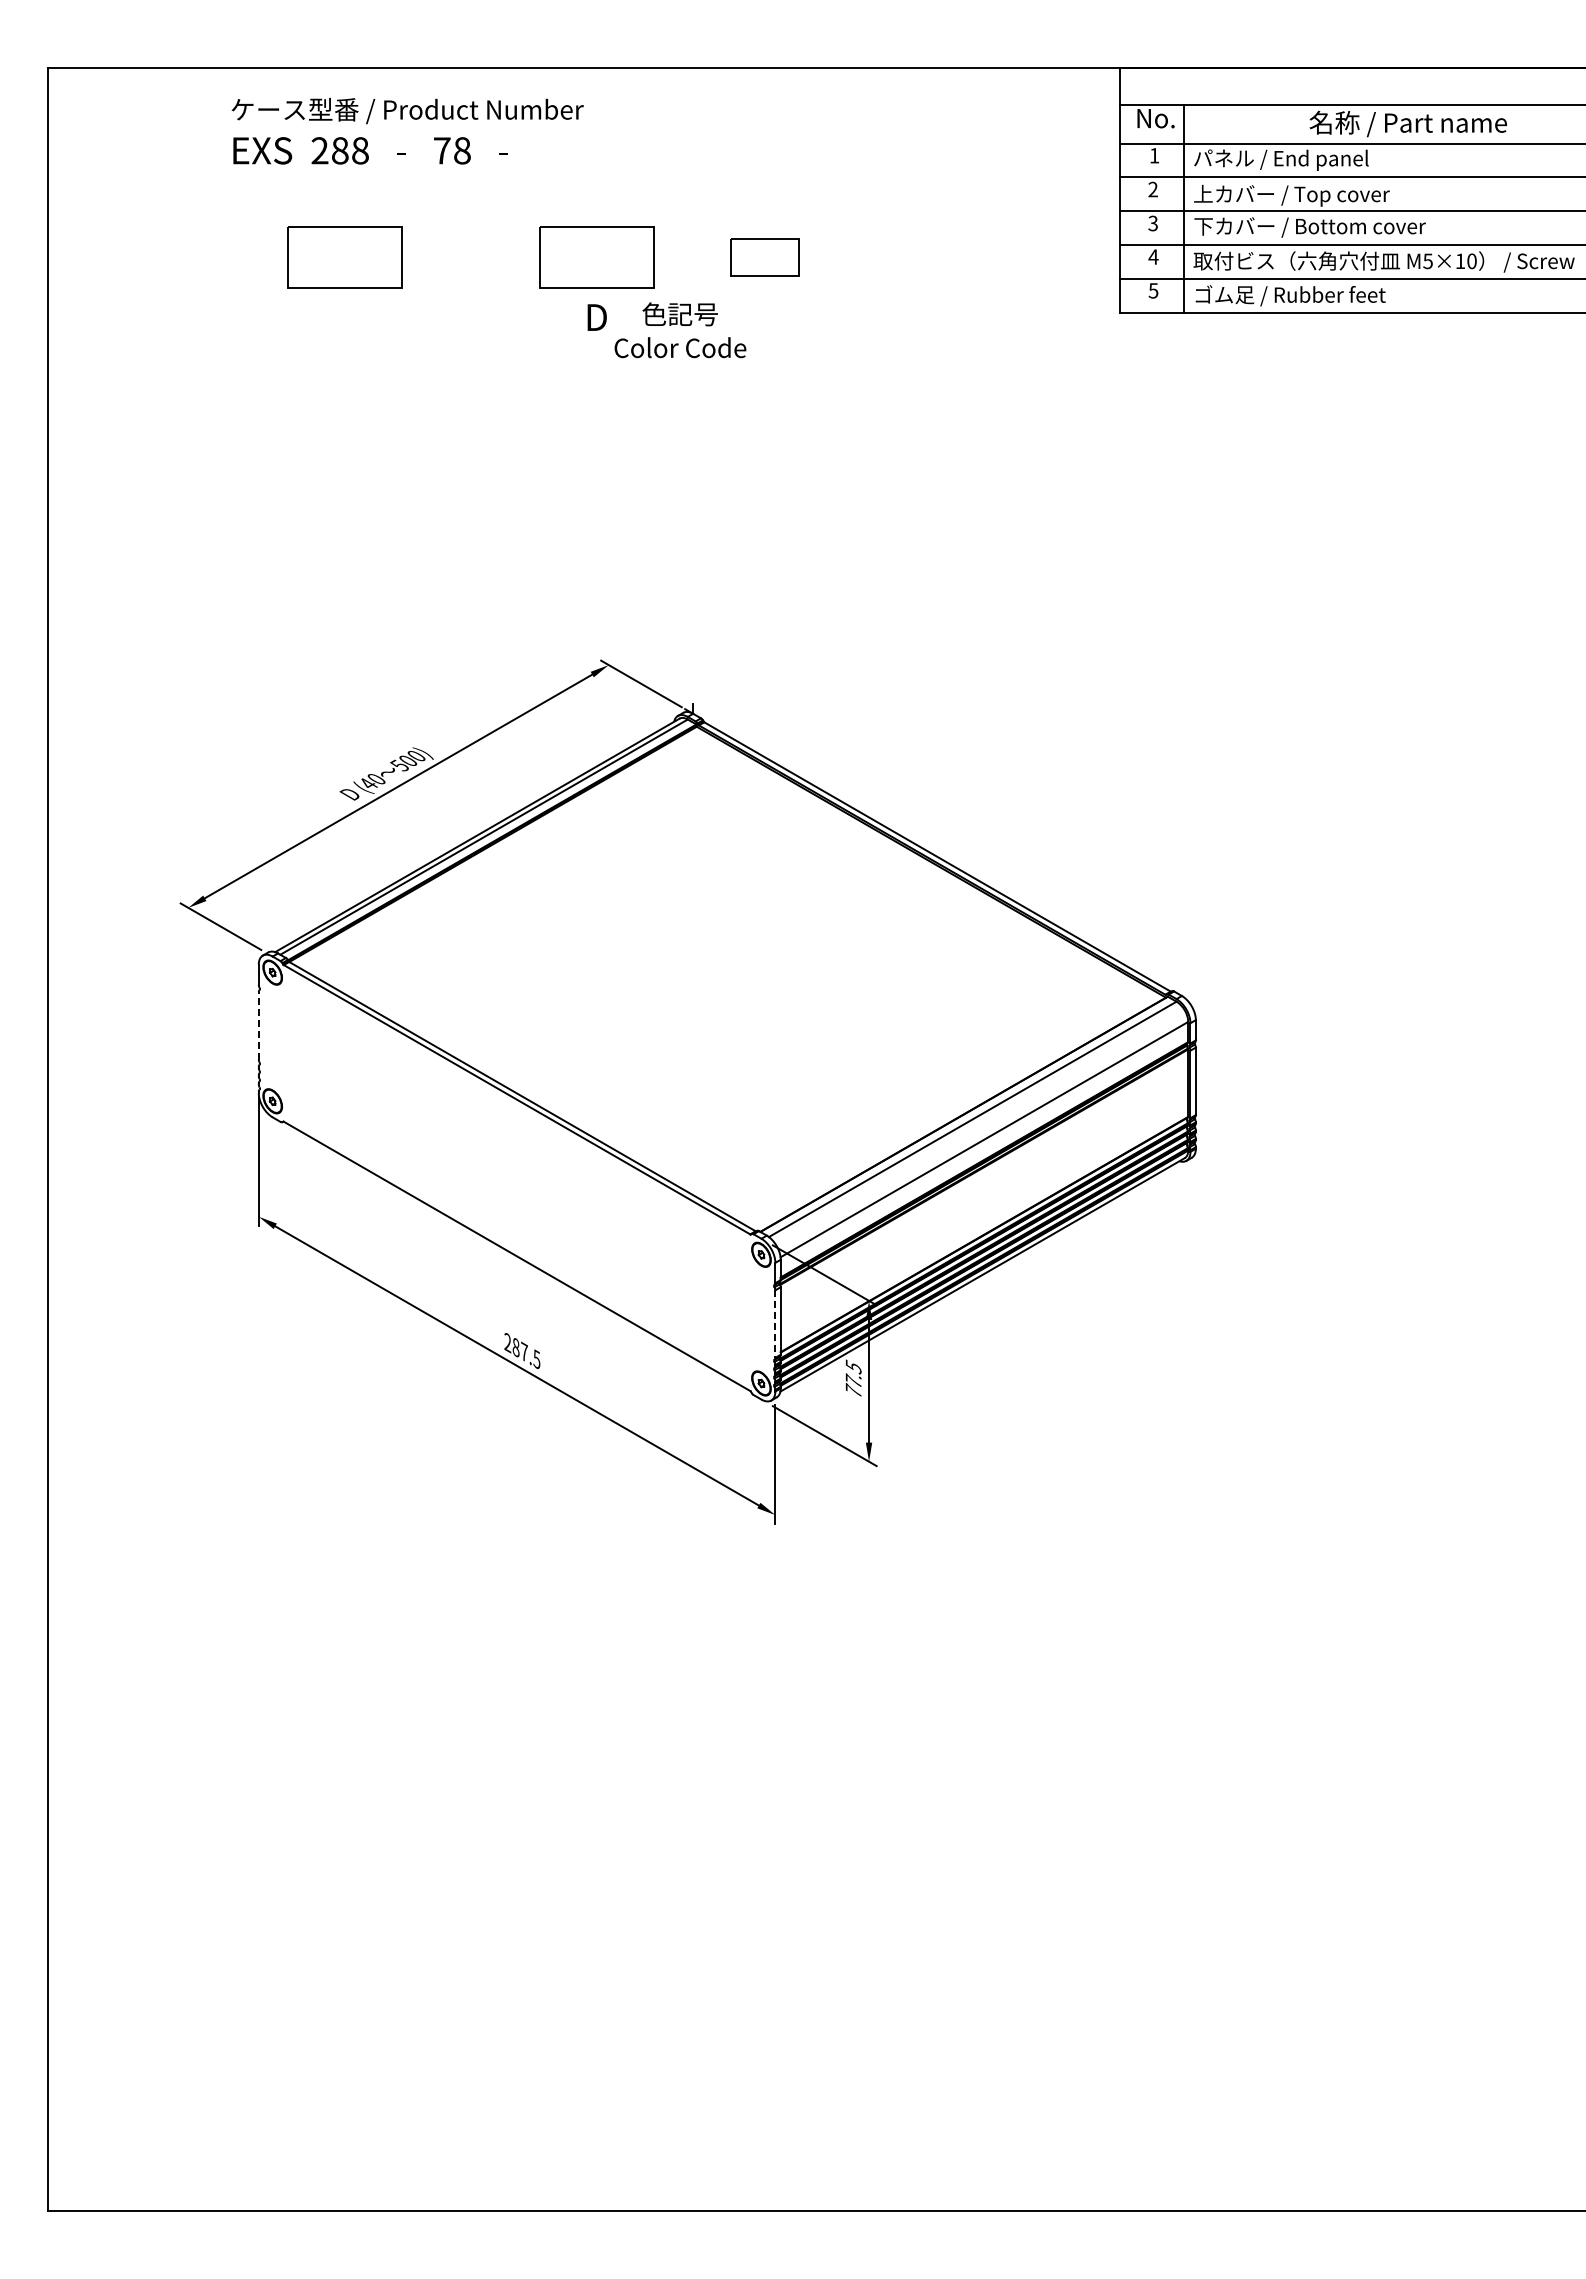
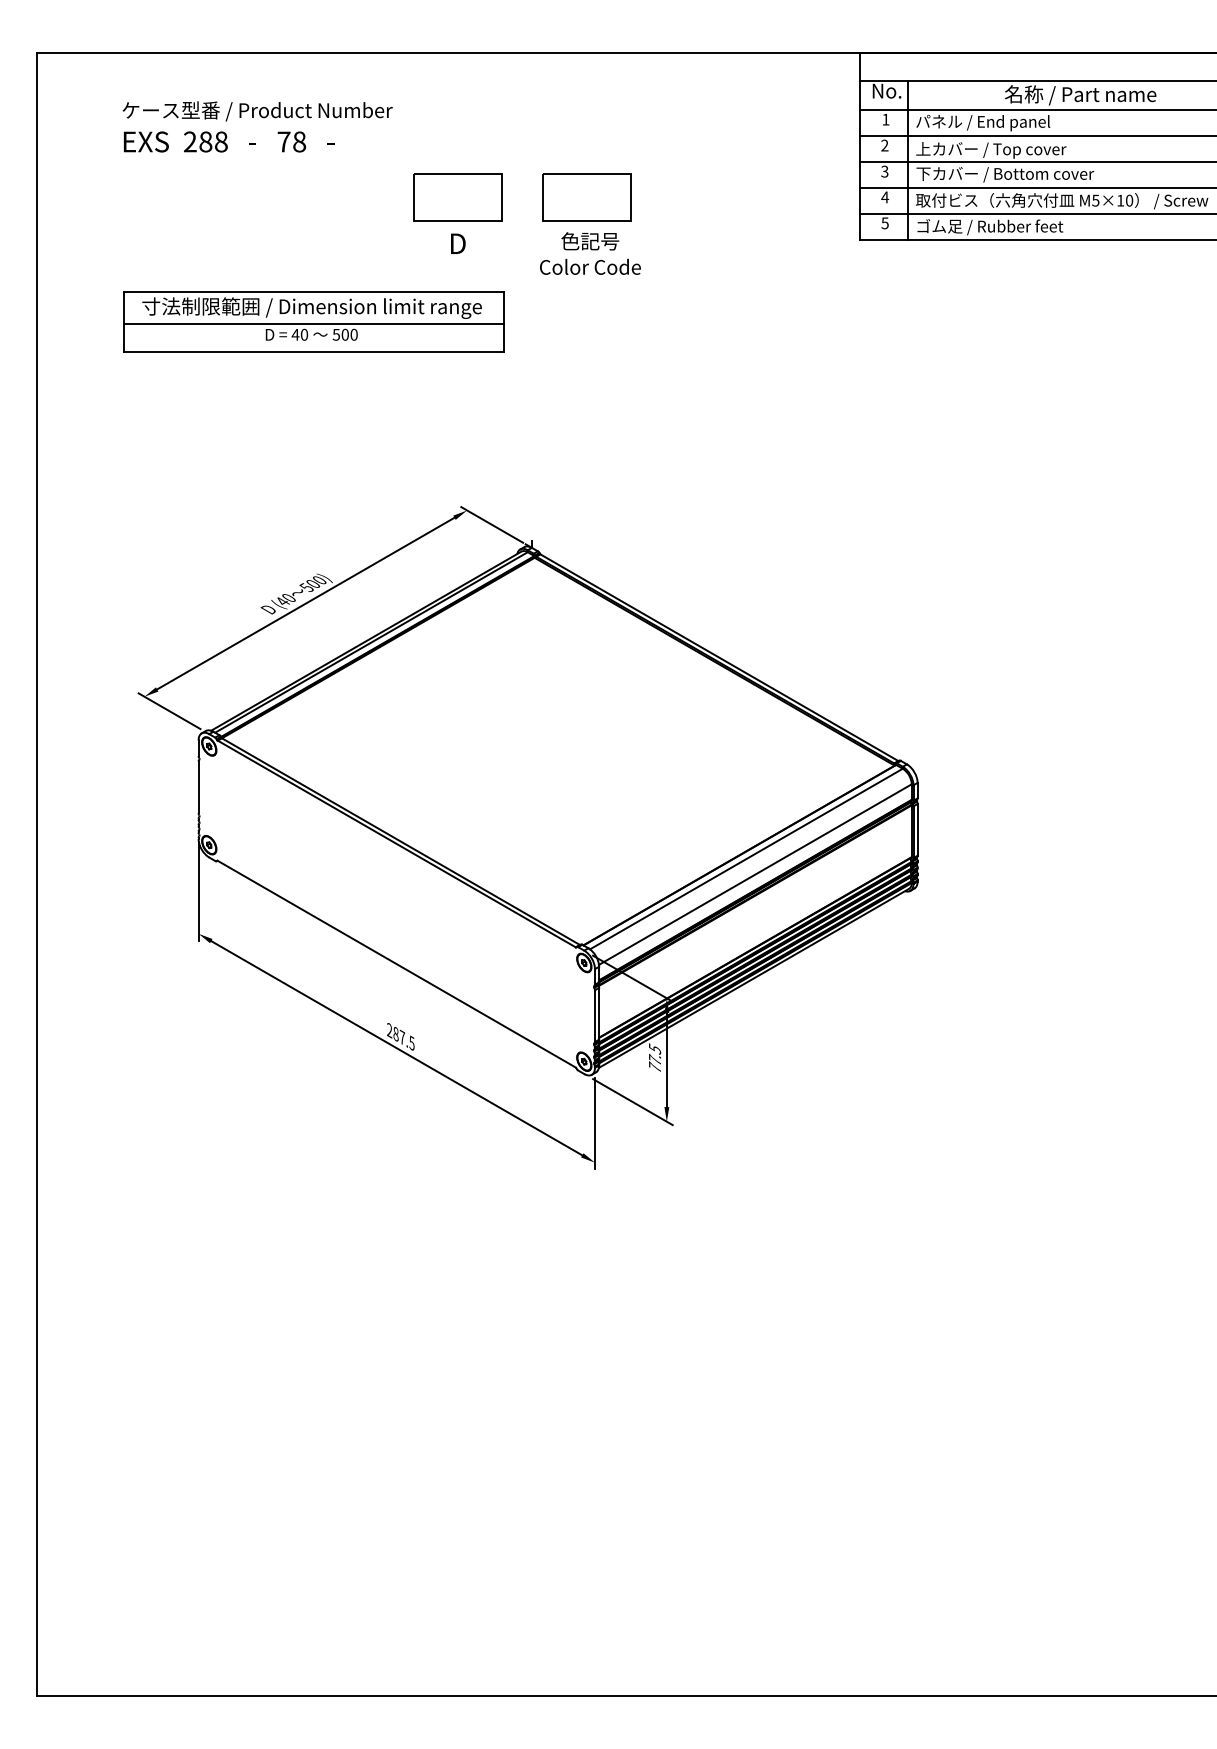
text: (407, 130) -> (257, 126), moved
part: (344, 257) -> (264, 197), removed
part: (764, 257) -> (586, 197), size x1.67
text: (680, 330) -> (590, 253), moved
part: (409, 419) -> (314, 322), added
line: (258, 1025) -> (198, 787), dashed -> solid
line: (775, 1324) -> (595, 1016), dashed -> solid

